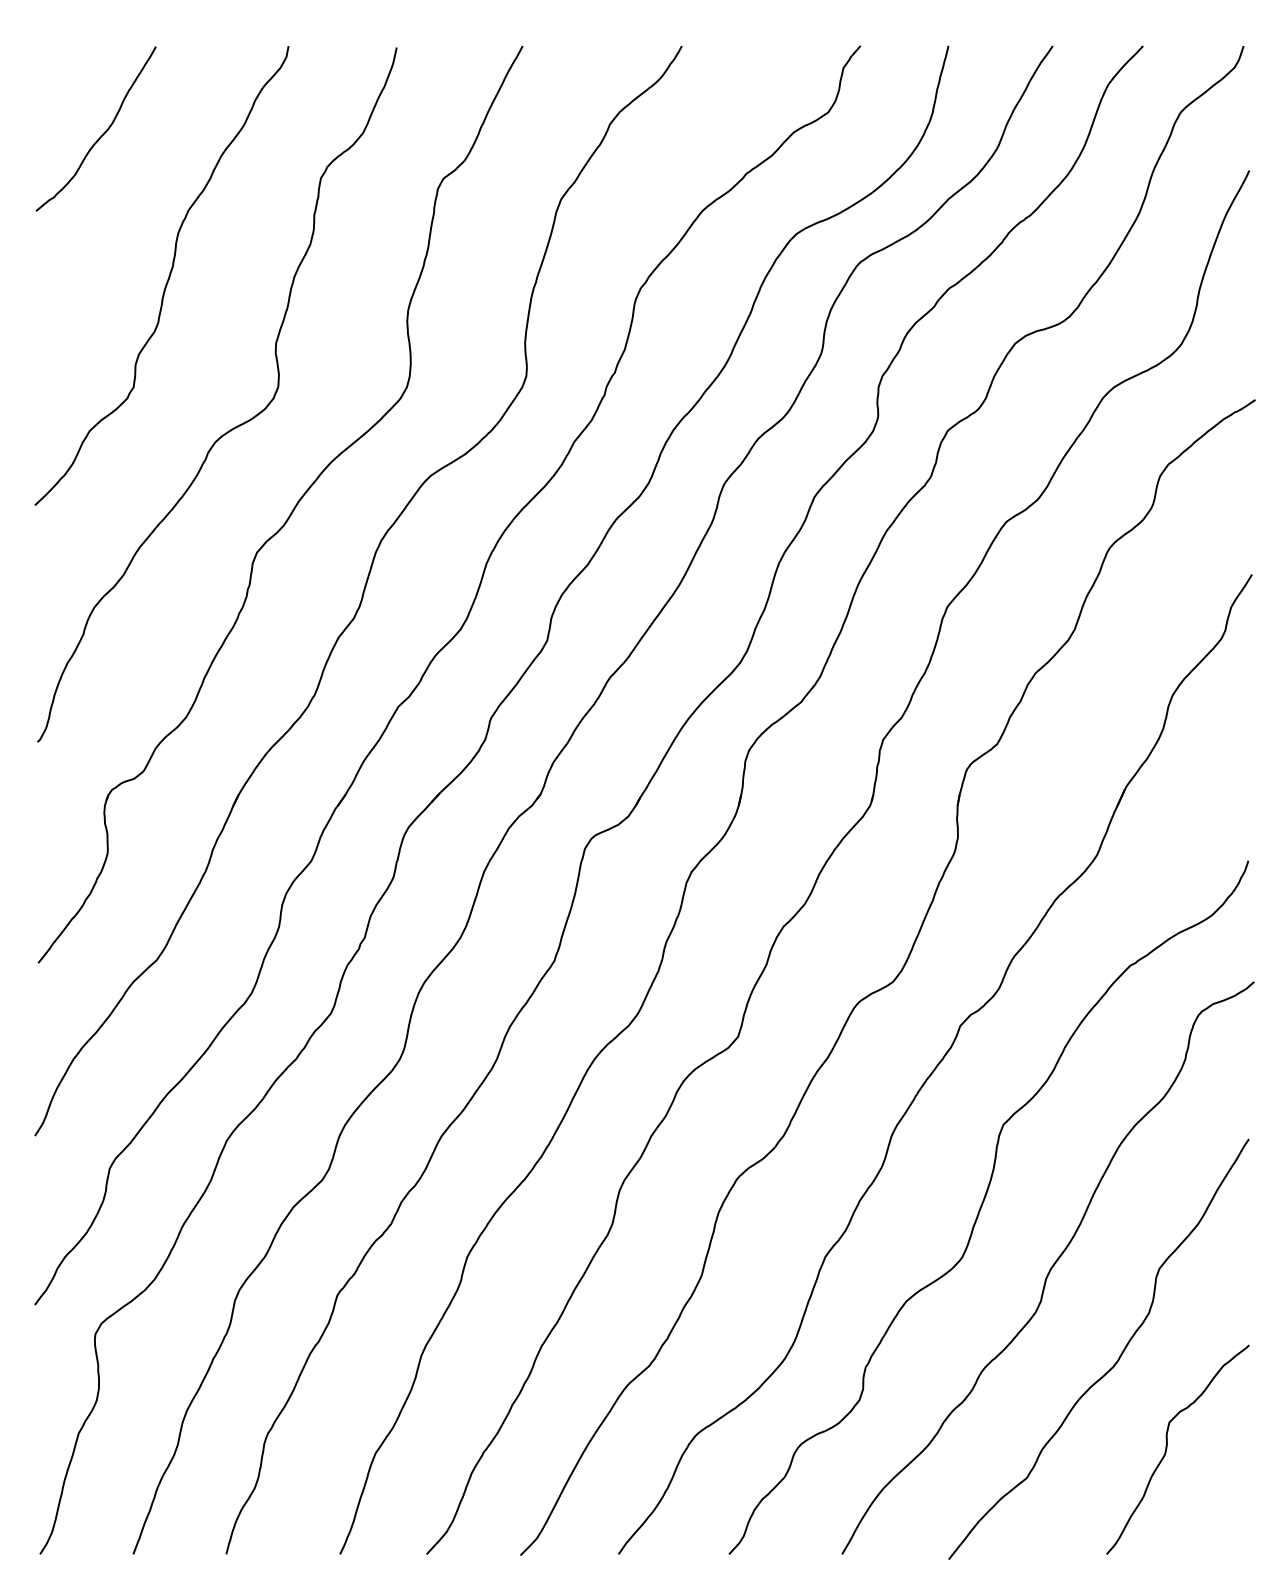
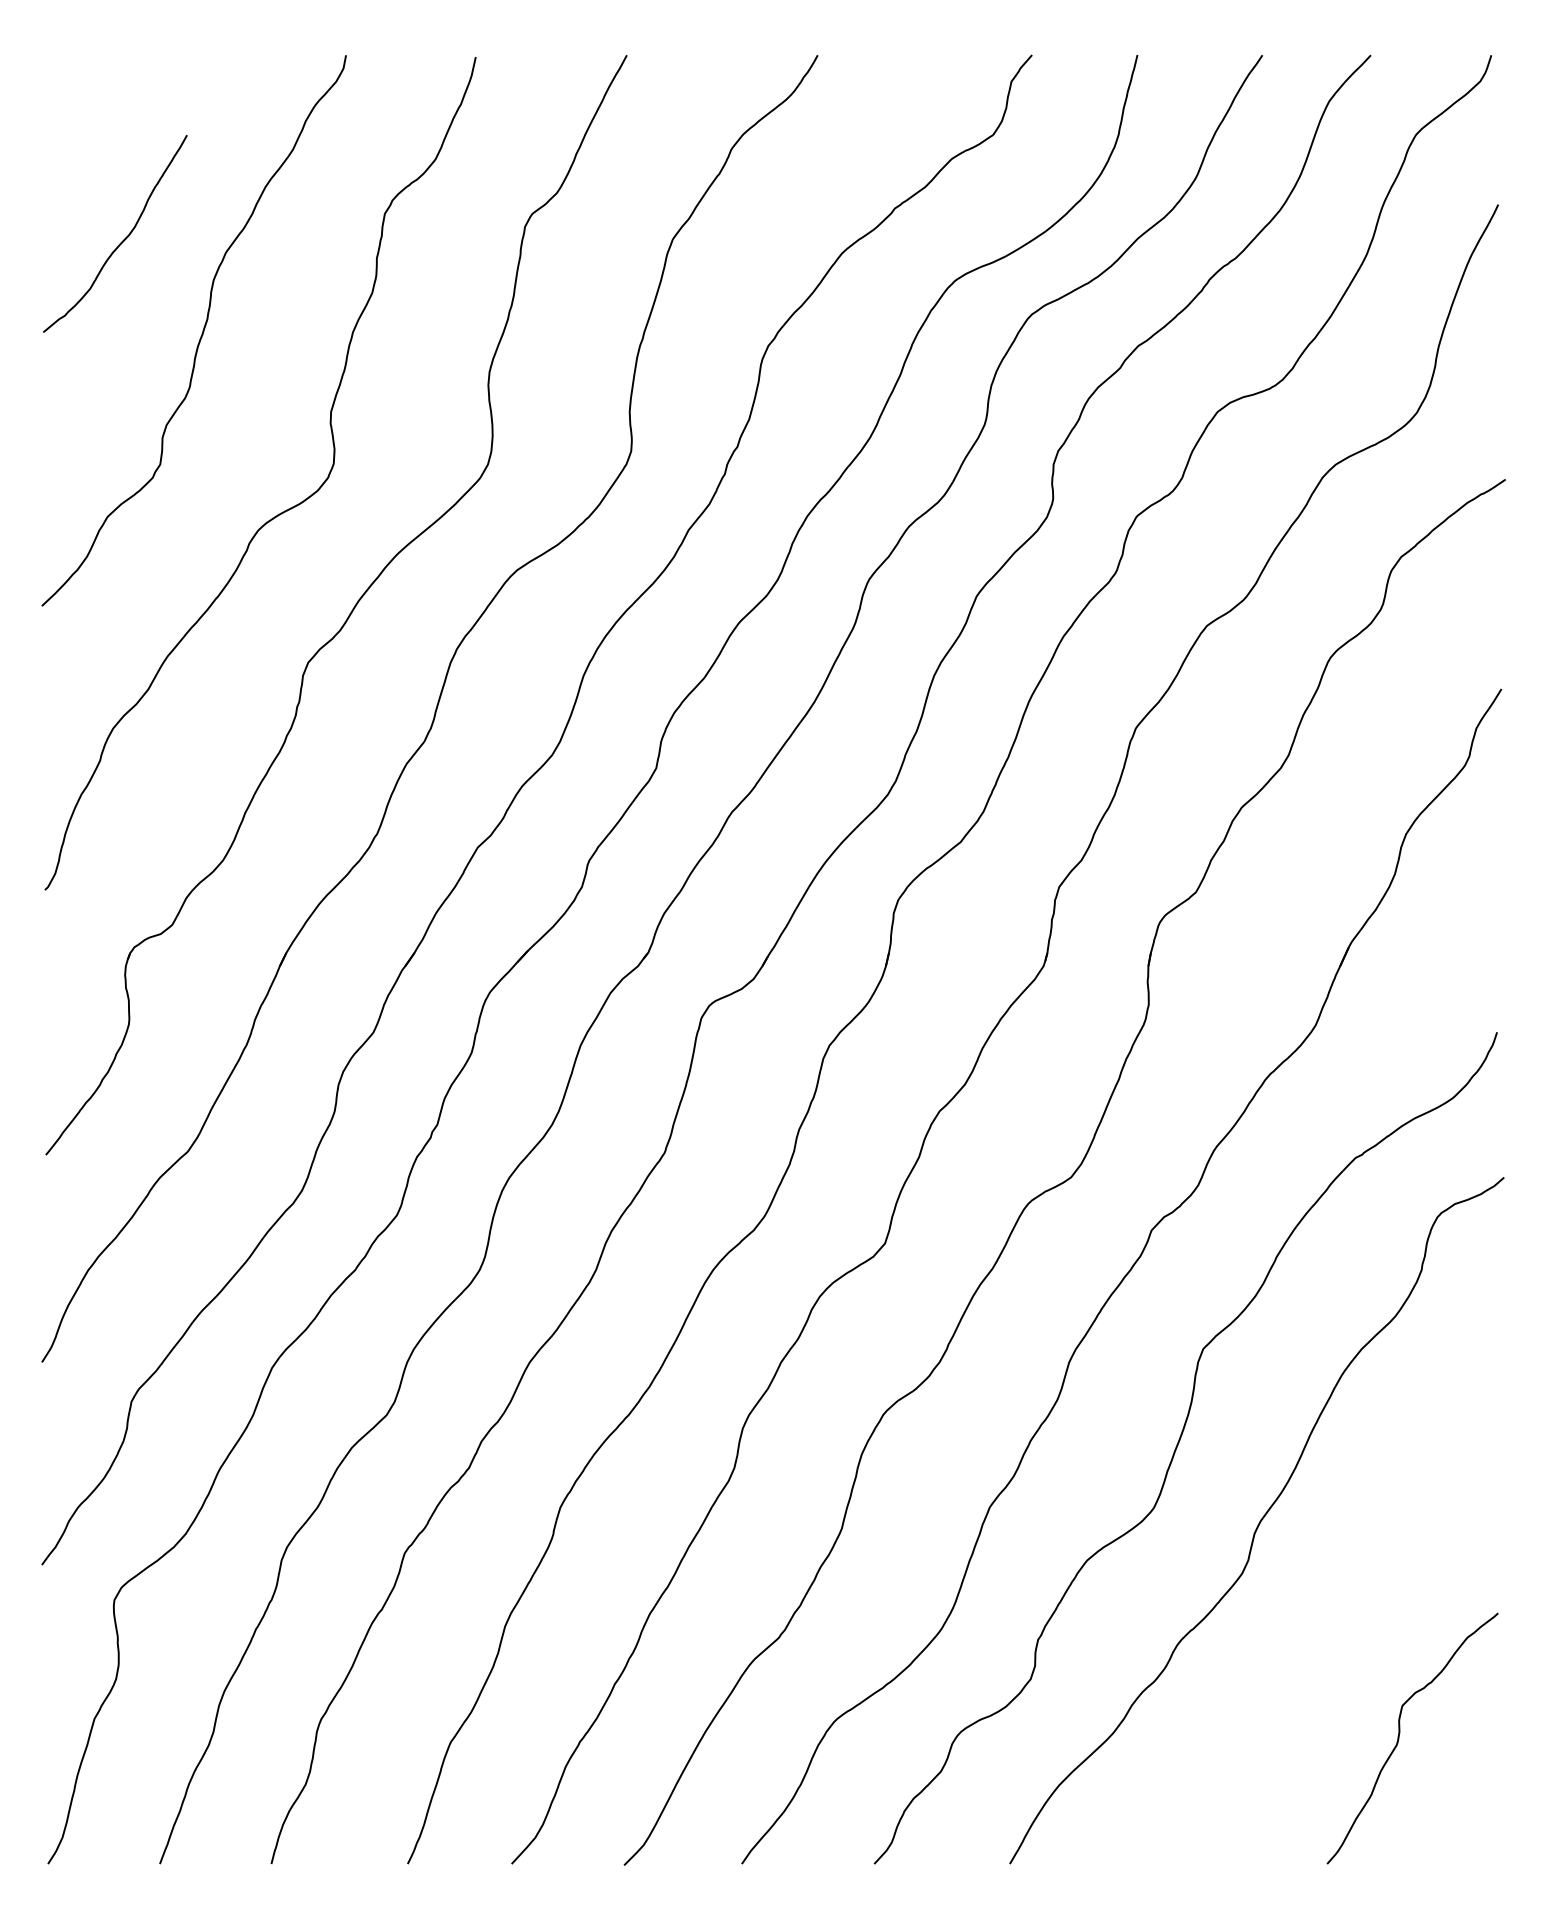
curve: (103, 132) -> (124, 238), moved
curve: (1118, 1357) -> (1341, 1627), removed

